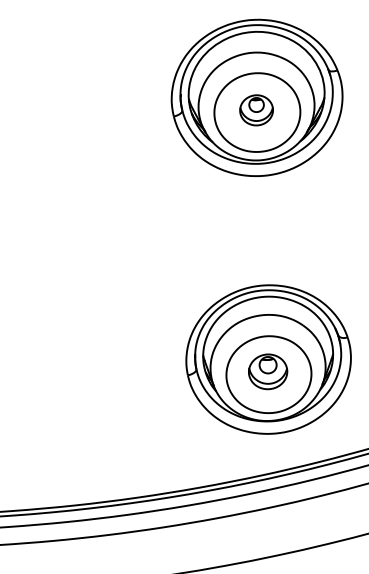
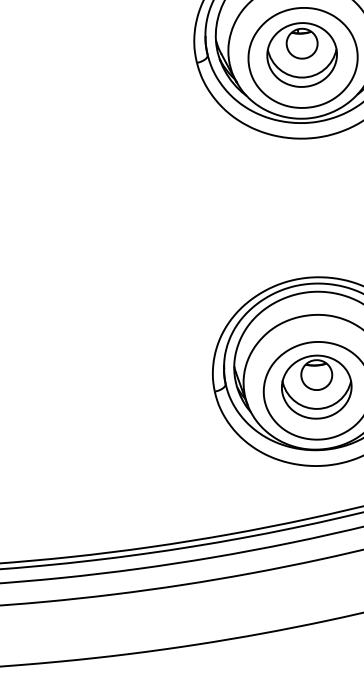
part: (256, 110) -> (301, 55), size x1.67
part: (267, 371) -> (315, 386), size x1.43

